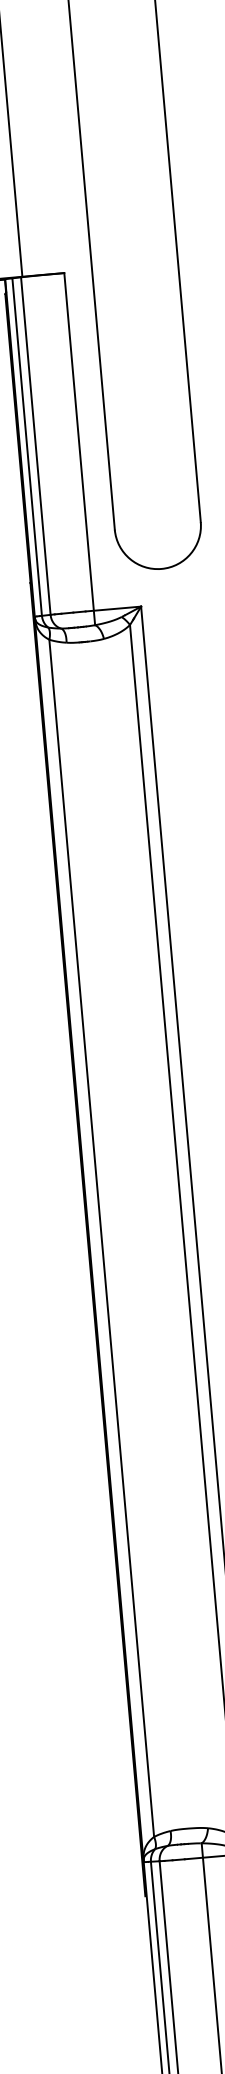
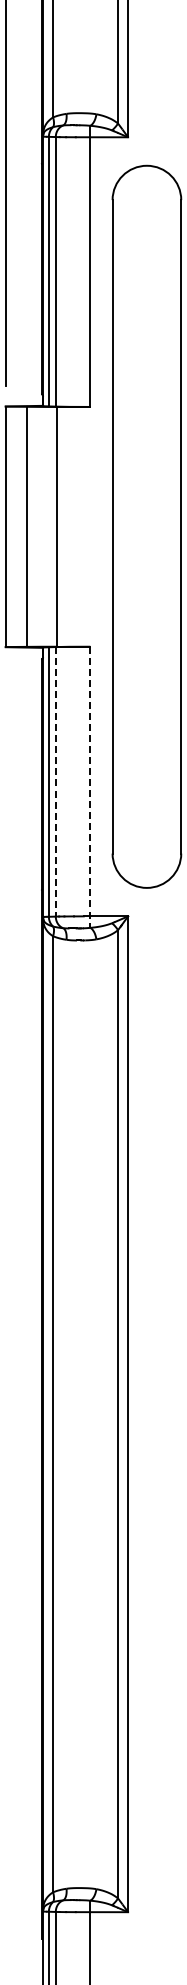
line: (35, 445) -> (55, 781), solid -> dashed
line: (79, 449) -> (90, 787), solid -> dashed

